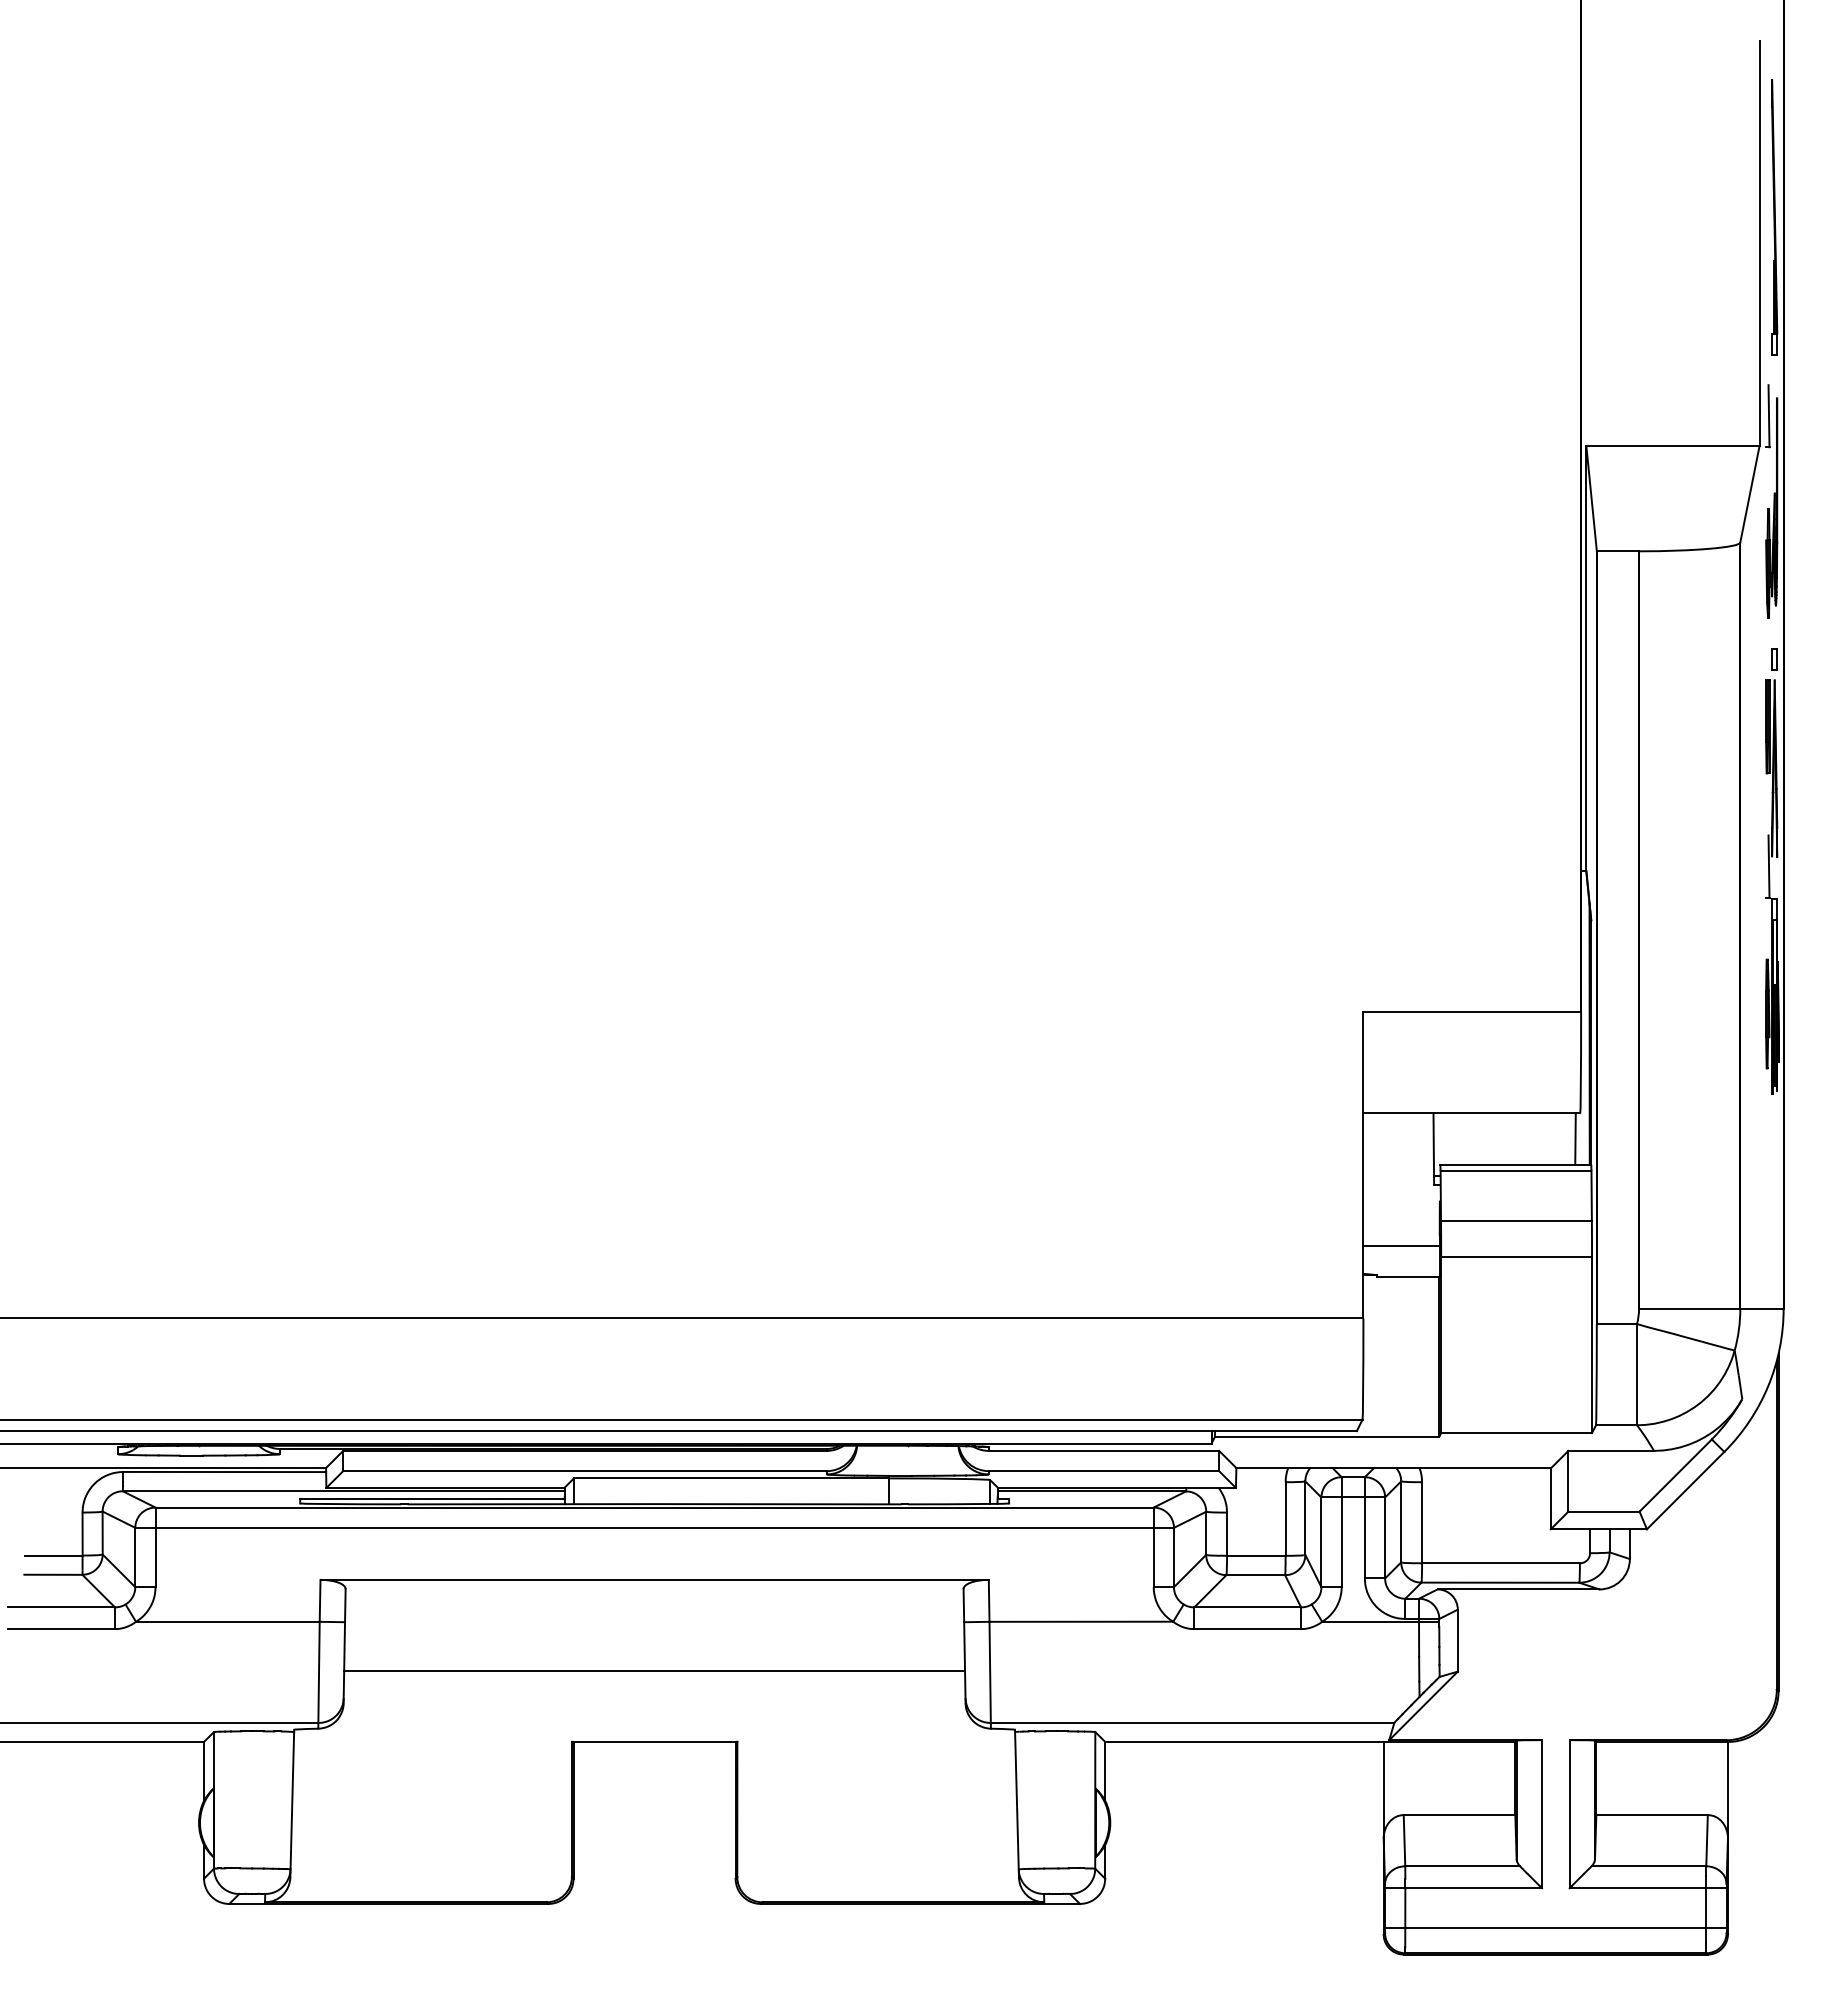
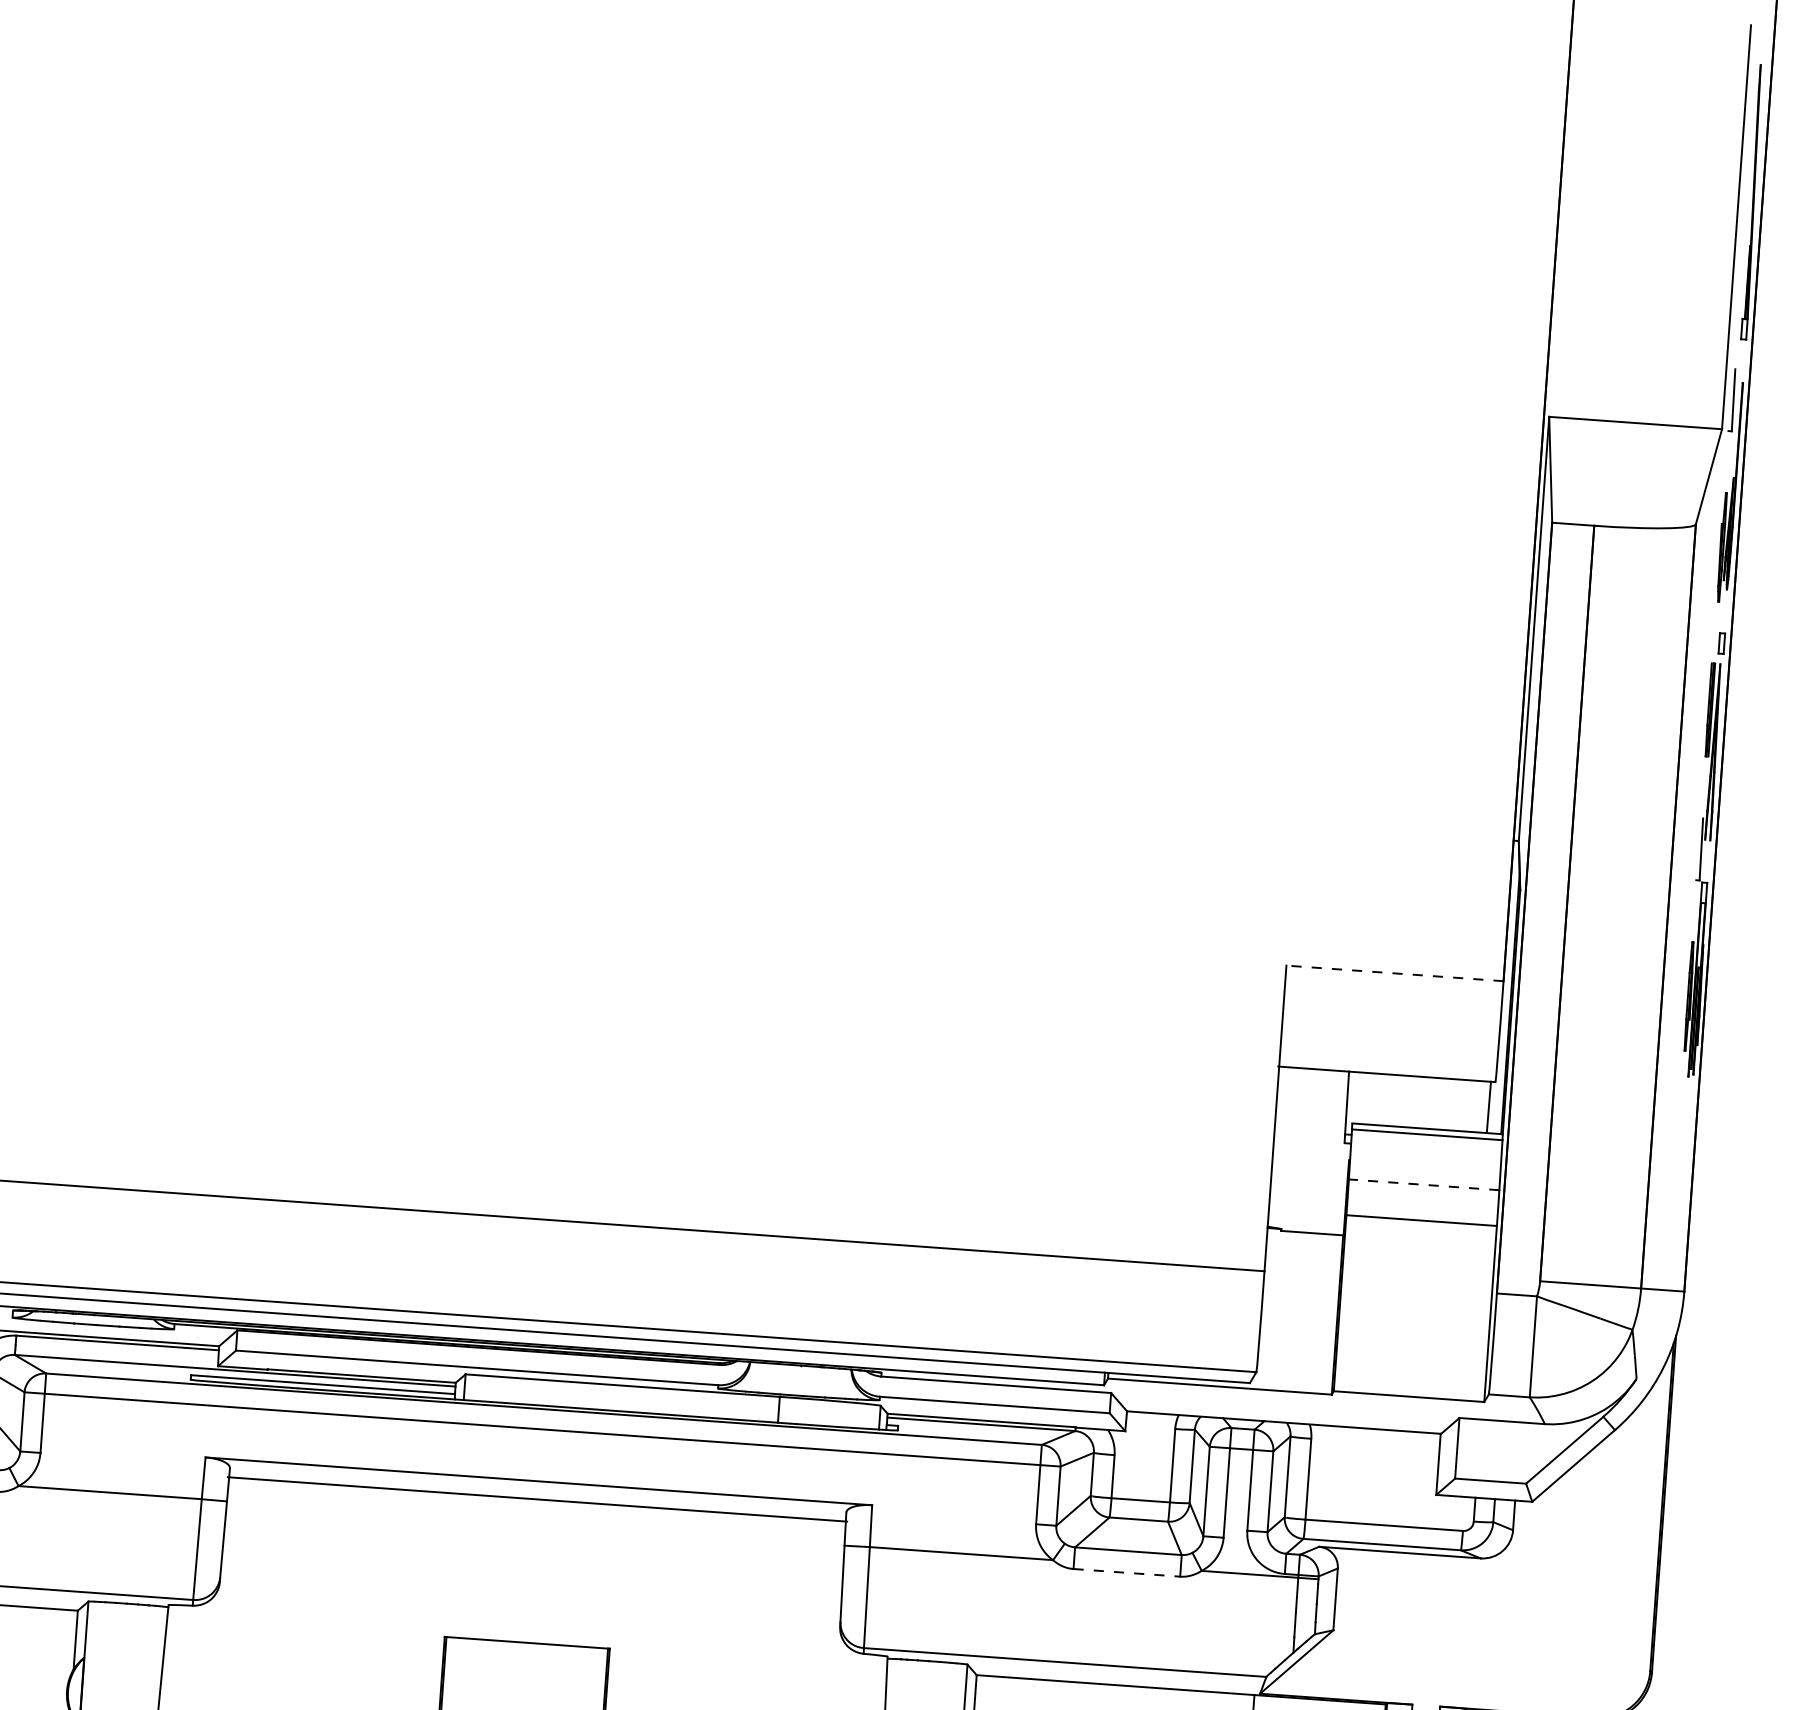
line: (1472, 1012) -> (1395, 973), solid -> dashed
line: (1515, 1220) -> (1423, 1184), solid -> dashed
line: (1401, 1245) -> (1307, 1201), removed
line: (1248, 1629) -> (1127, 1573), solid -> dashed
line: (654, 1671) -> (537, 1499), moved

